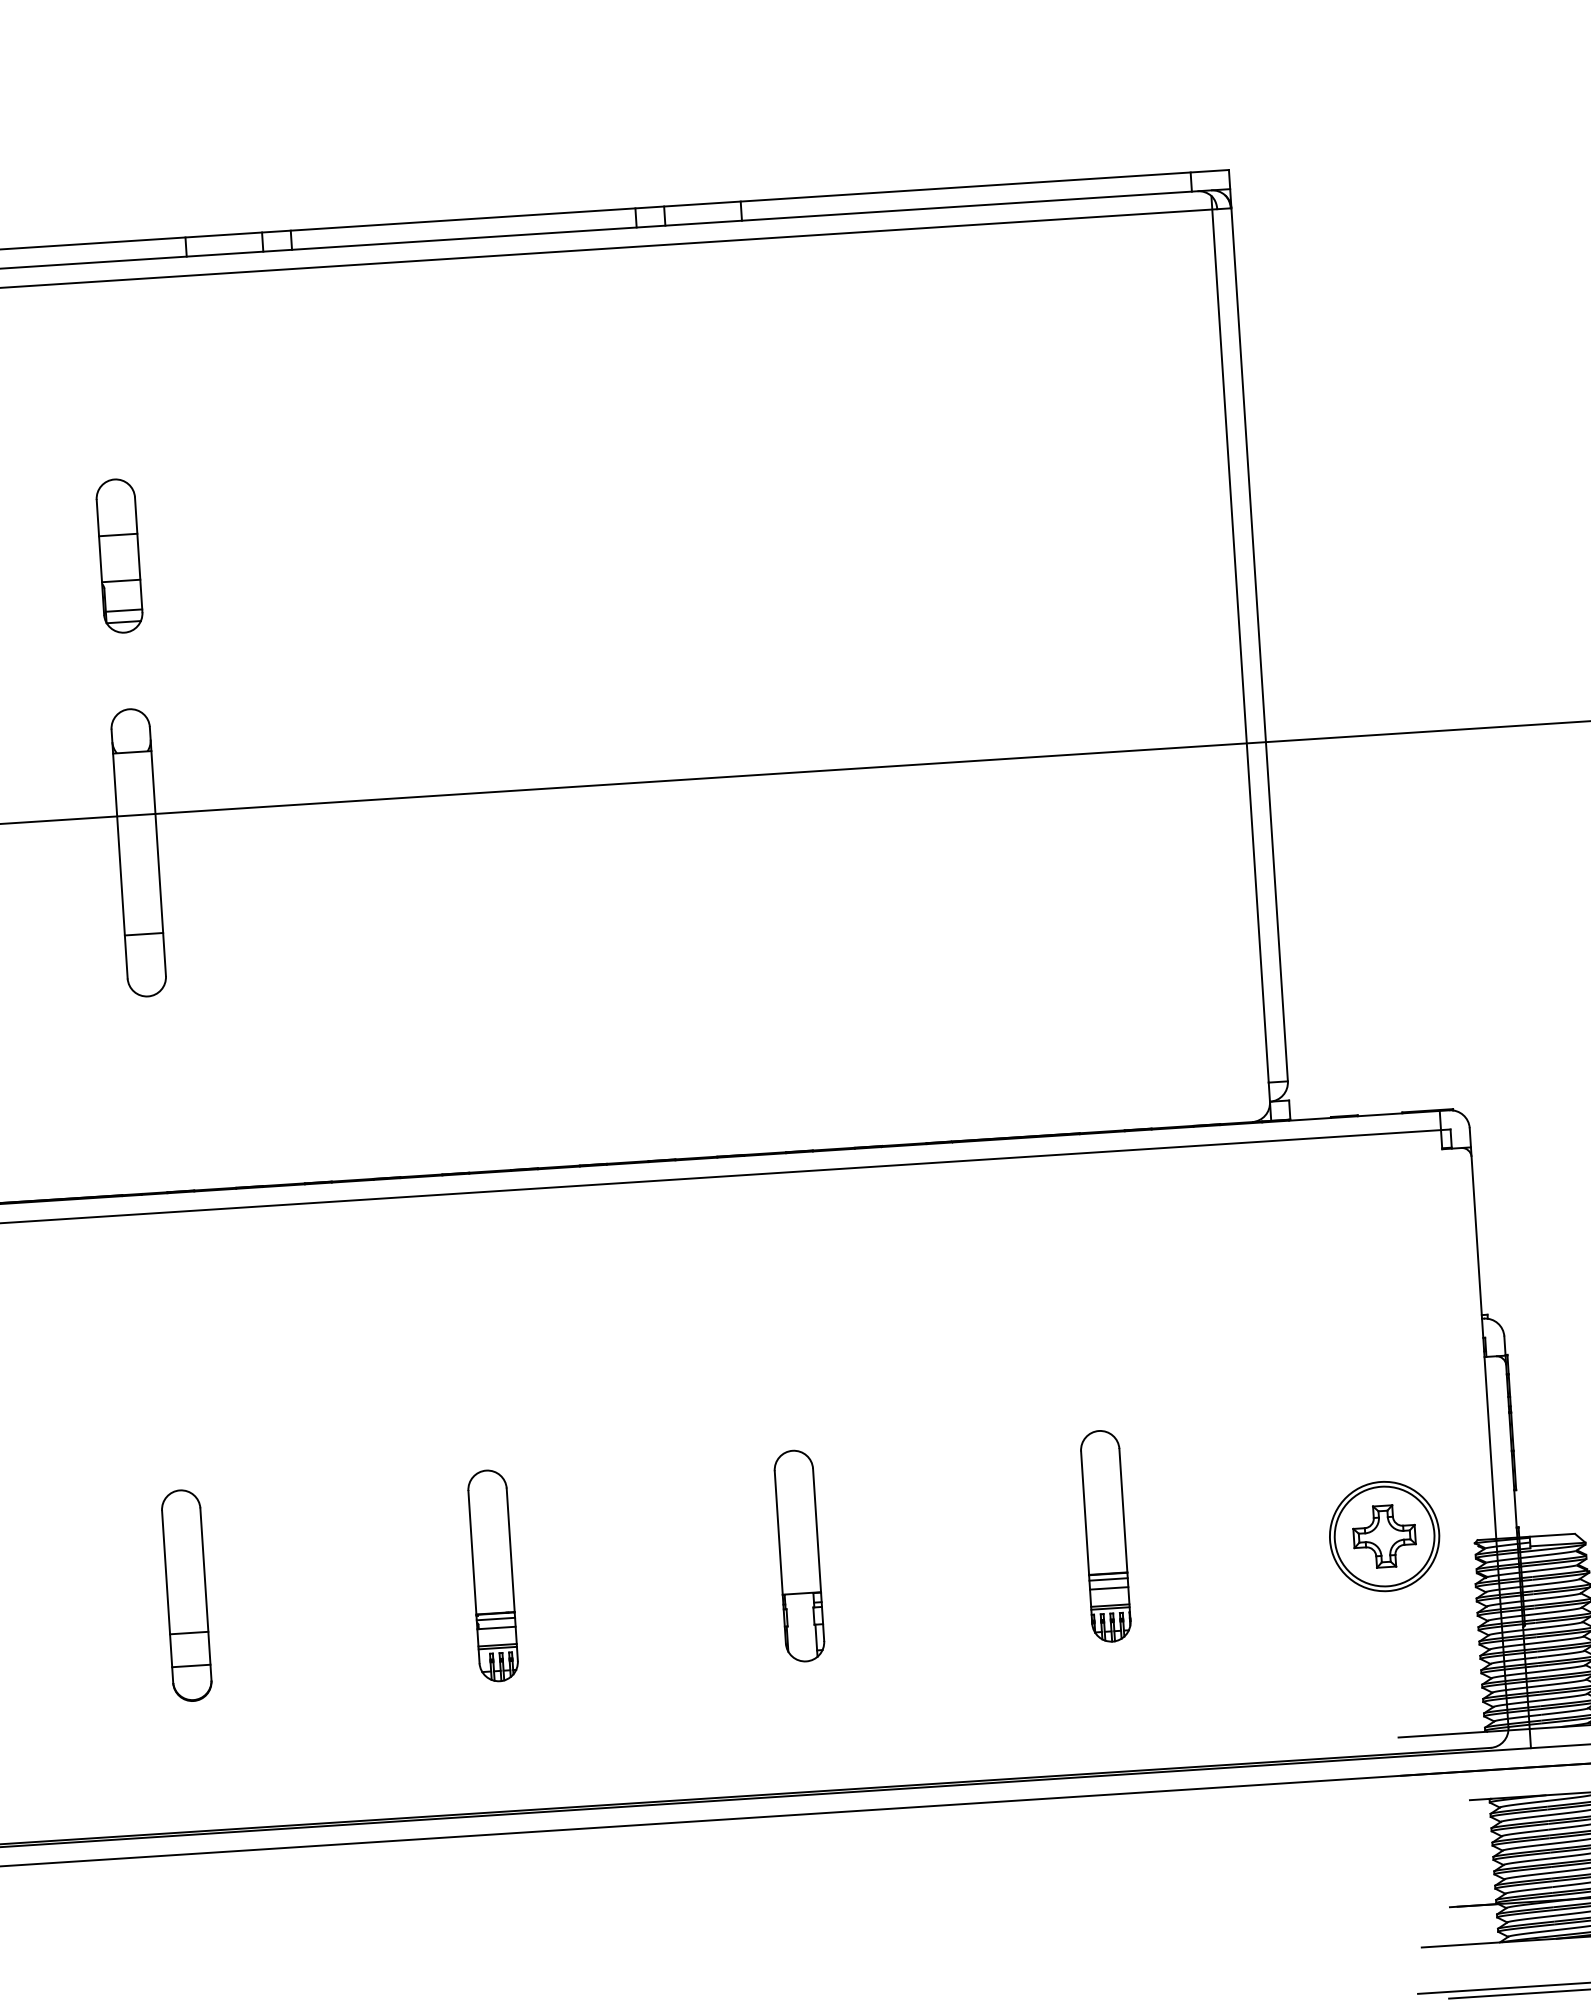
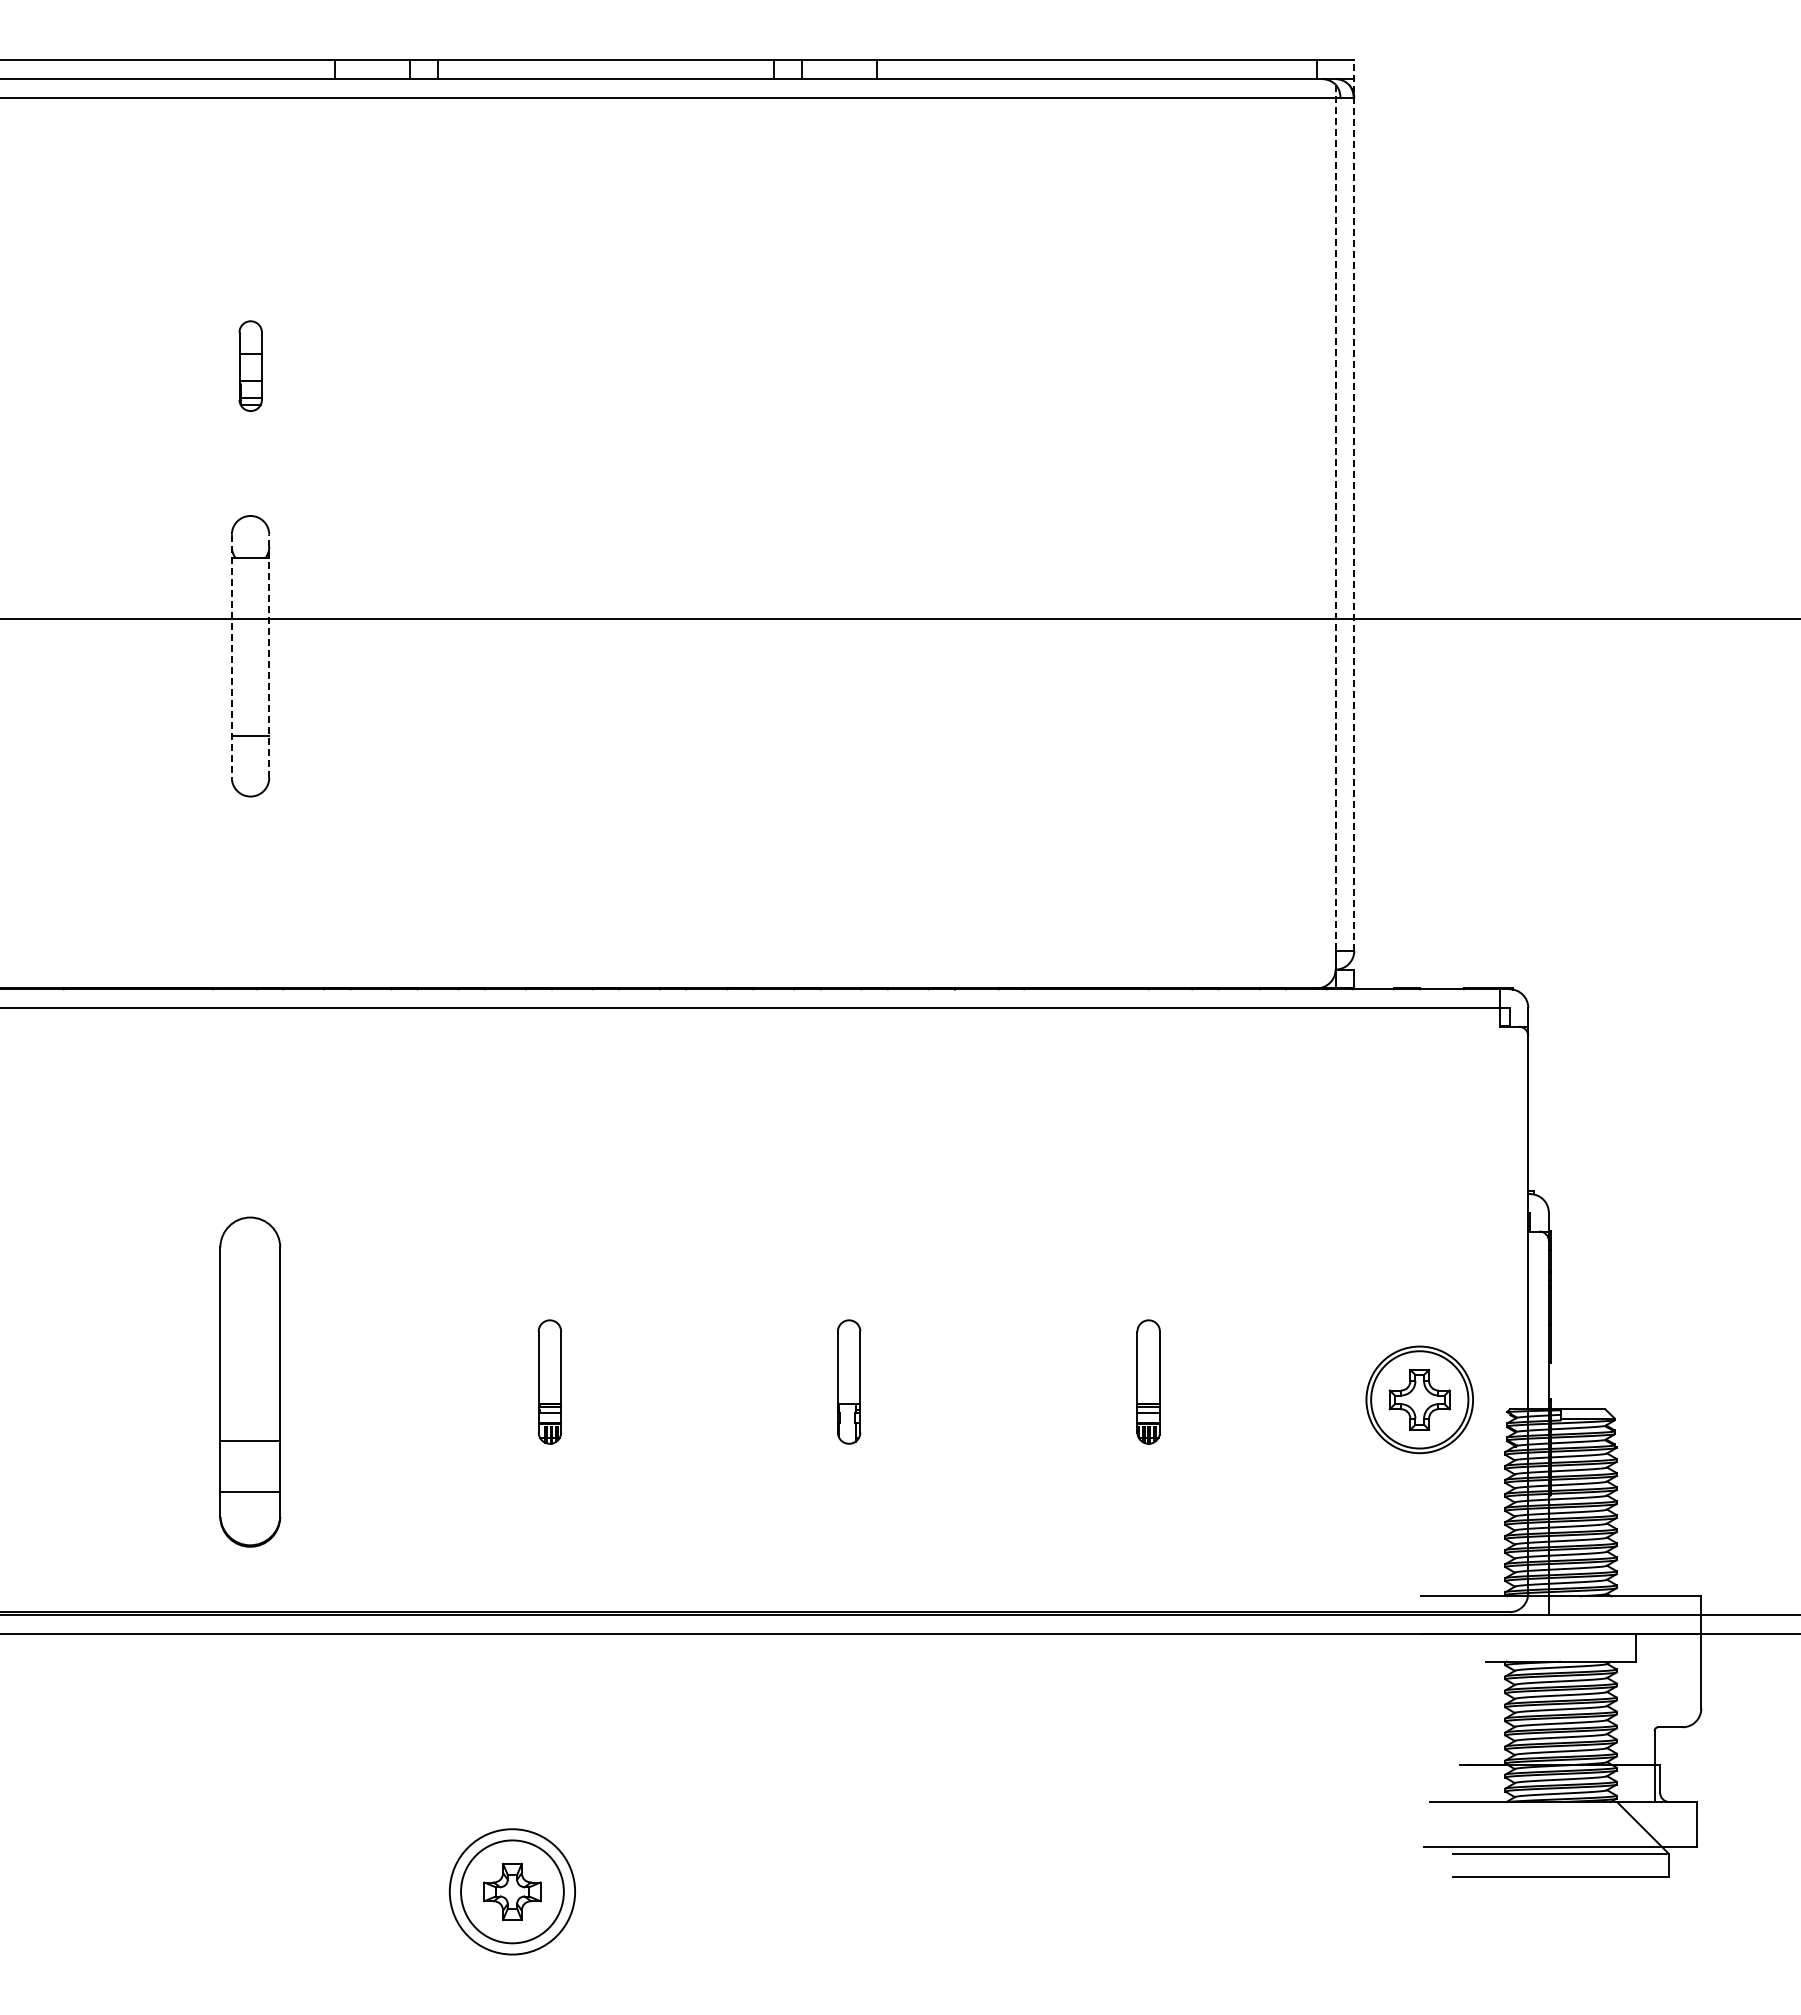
part: (119, 555) -> (250, 365), size x0.6
line: (1258, 625) -> (1354, 505), solid -> dashed
line: (1240, 640) -> (1335, 518), solid -> dashed
line: (158, 851) -> (269, 656), solid -> dashed
line: (119, 854) -> (231, 656), solid -> dashed
part: (1105, 1535) -> (1148, 1381), size x0.6
part: (798, 1555) -> (848, 1381), size x0.6
part: (492, 1575) -> (549, 1381), size x0.6
part: (186, 1595) -> (250, 1381), size x1.6

